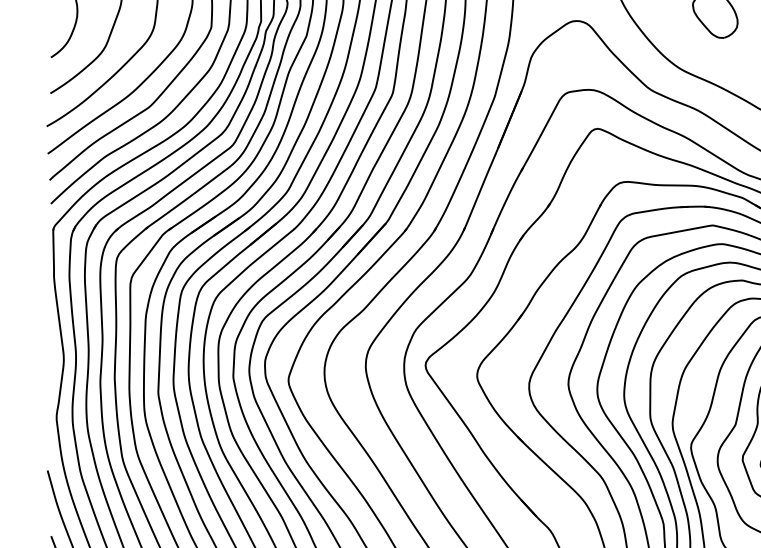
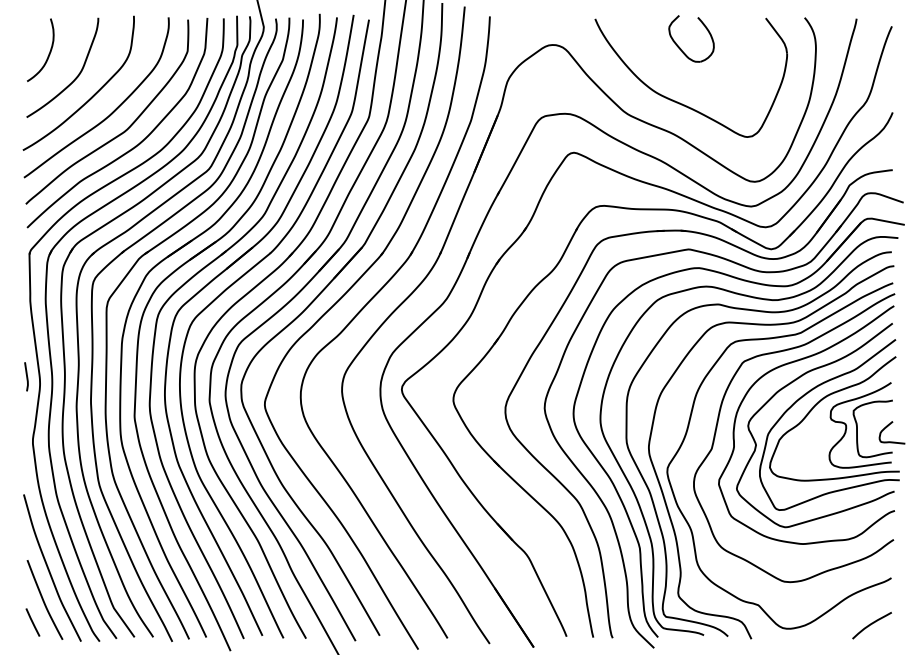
line: (50, 352) -> (26, 376), added

